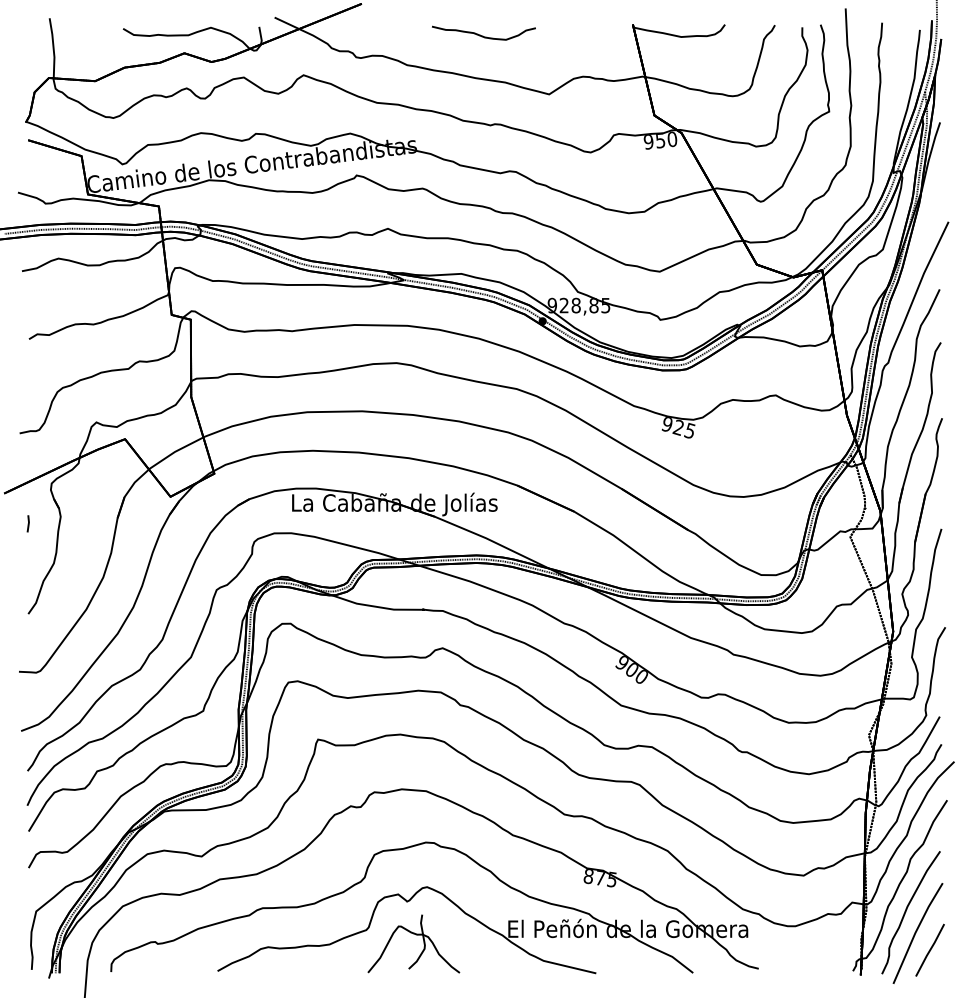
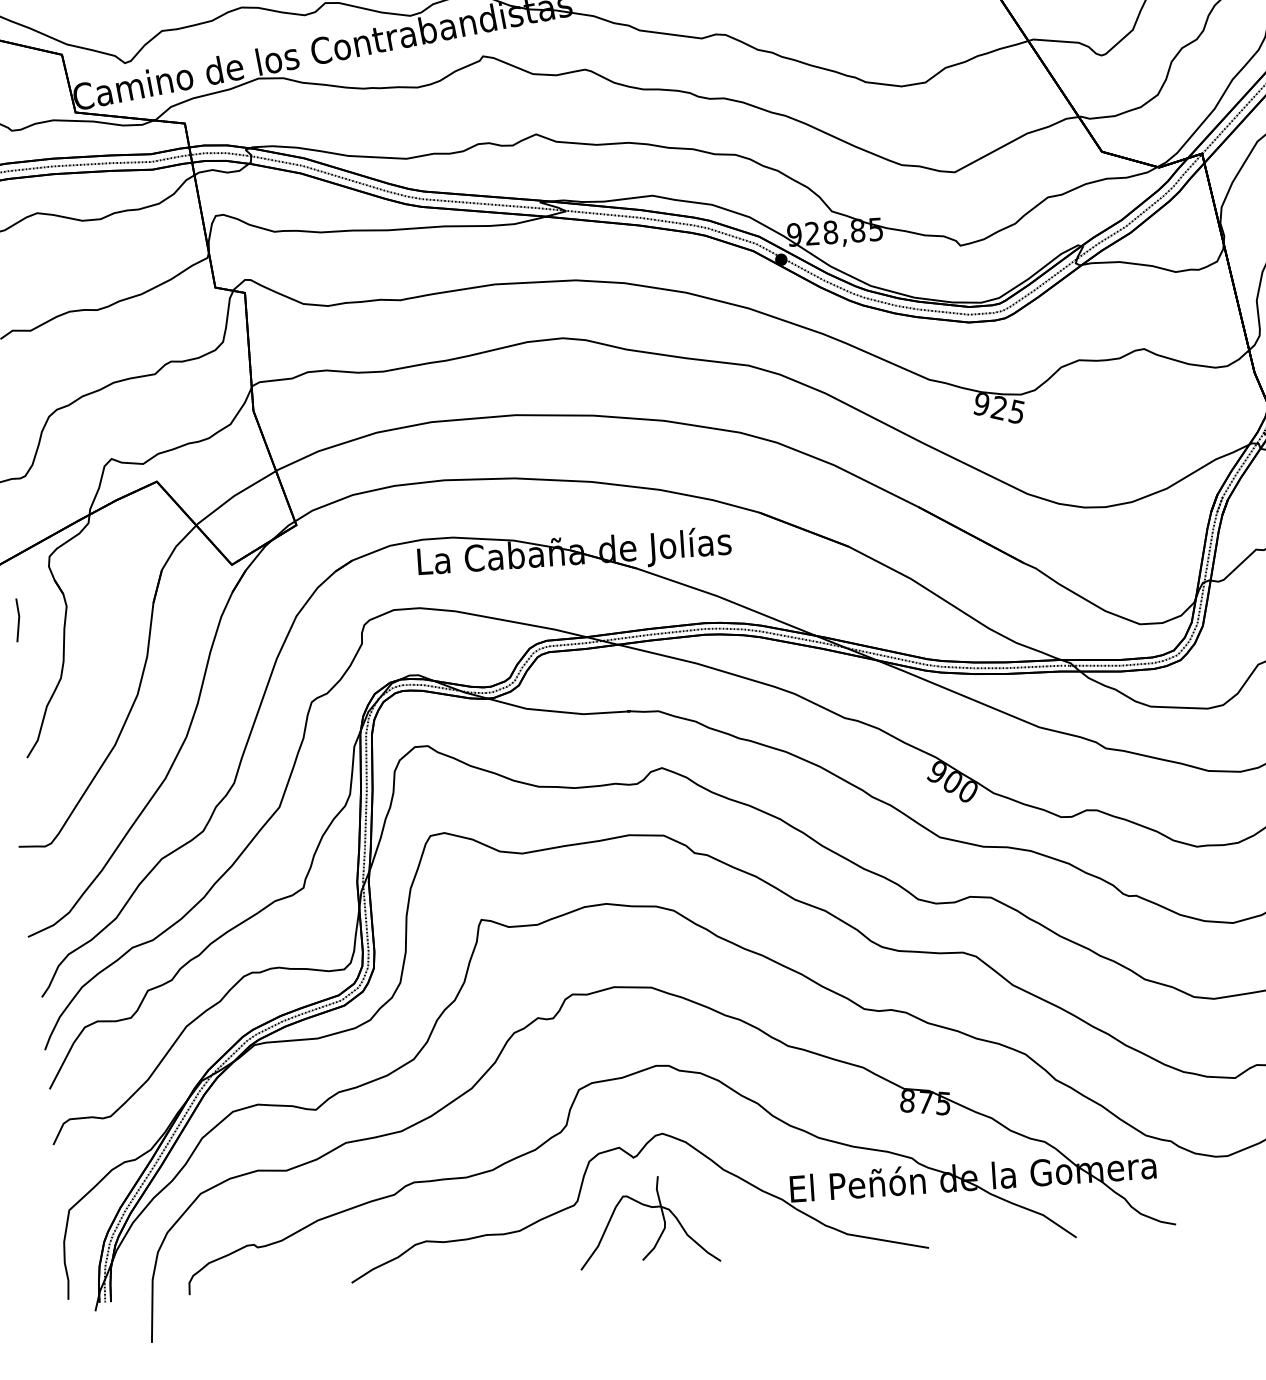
part: (28, 523) -> (18, 619), size x1.67

